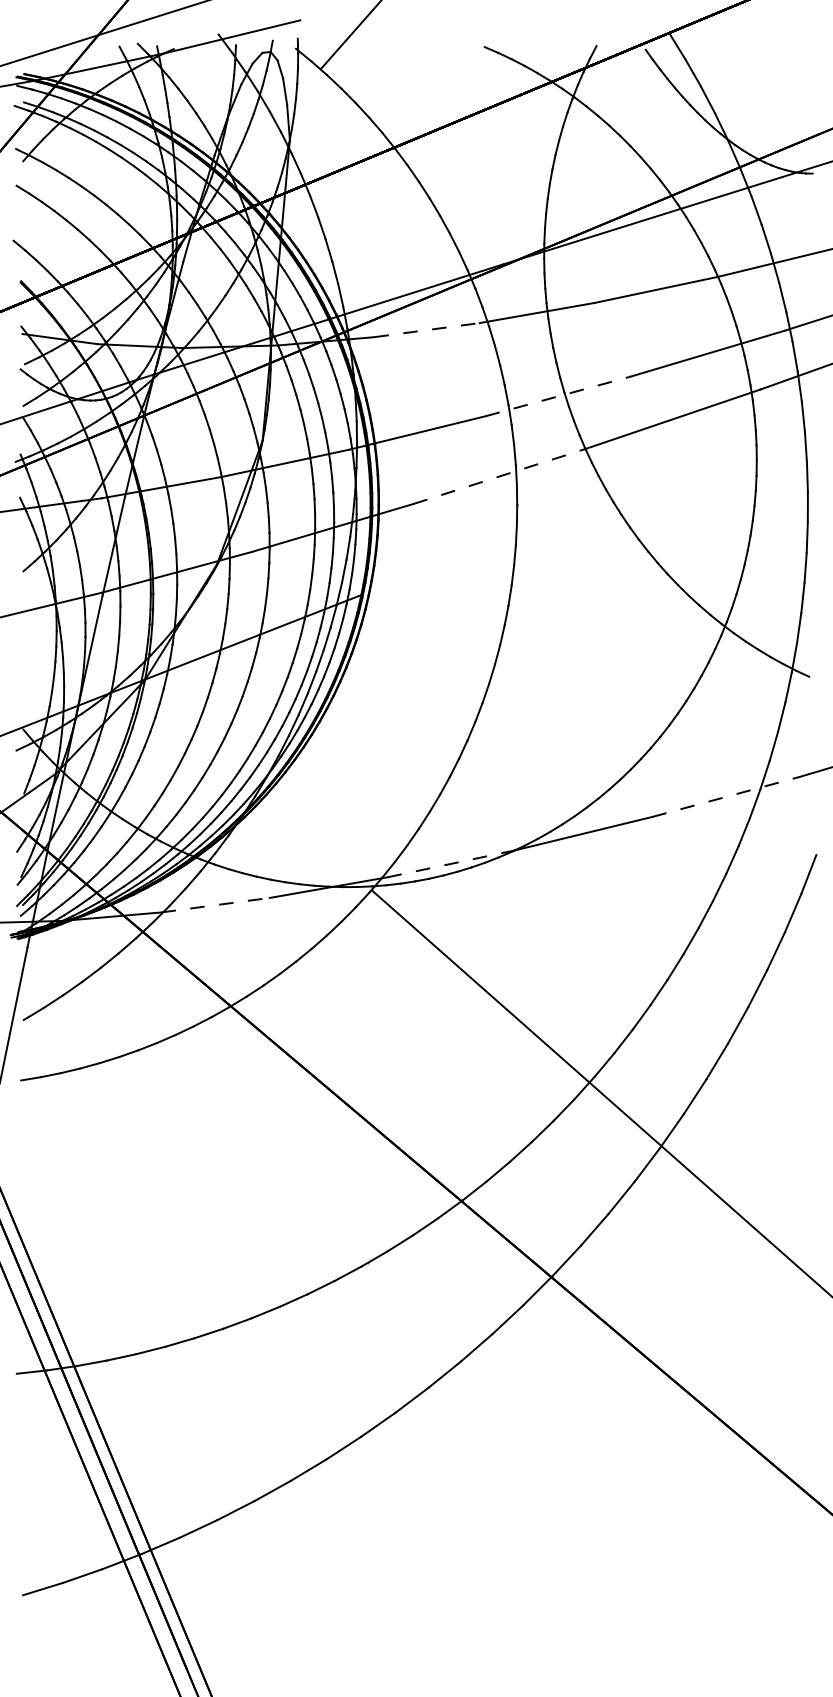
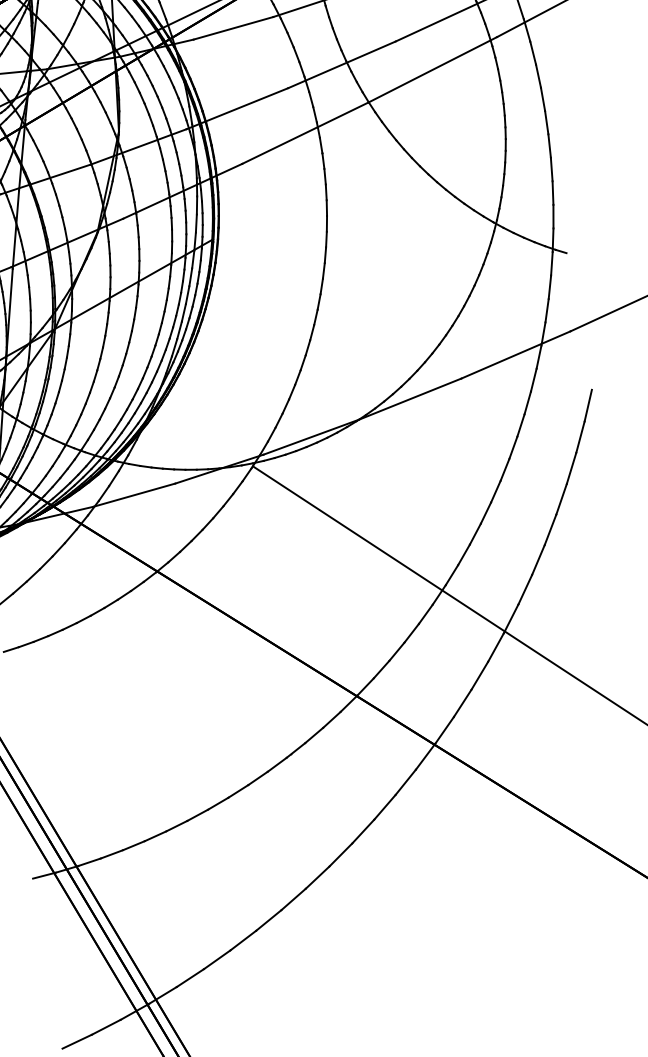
line: (427, 330) -> (233, 28), dashed -> solid
line: (558, 396) -> (342, 64), dashed -> solid
line: (499, 476) -> (305, 133), dashed -> solid
line: (726, 796) -> (516, 354), dashed -> solid
line: (451, 863) -> (311, 436), dashed -> solid
line: (215, 905) -> (134, 495), dashed -> solid

